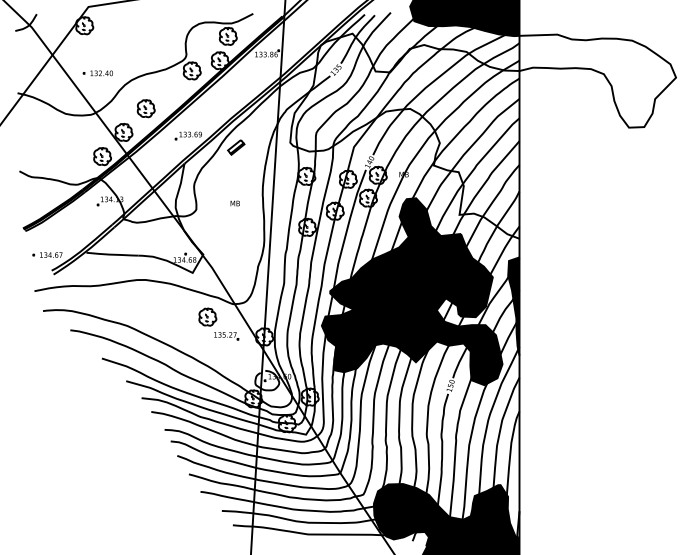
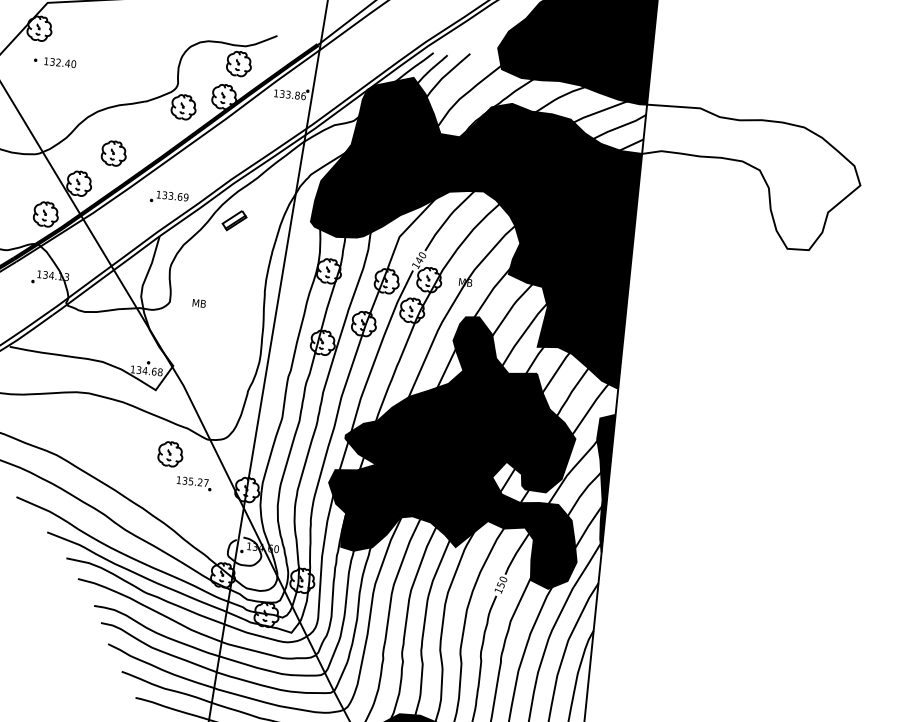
part: (97, 73) -> (54, 62), moved
fill: (404, 135) -> (471, 227), added
text: (234, 203) -> (198, 303), moved

